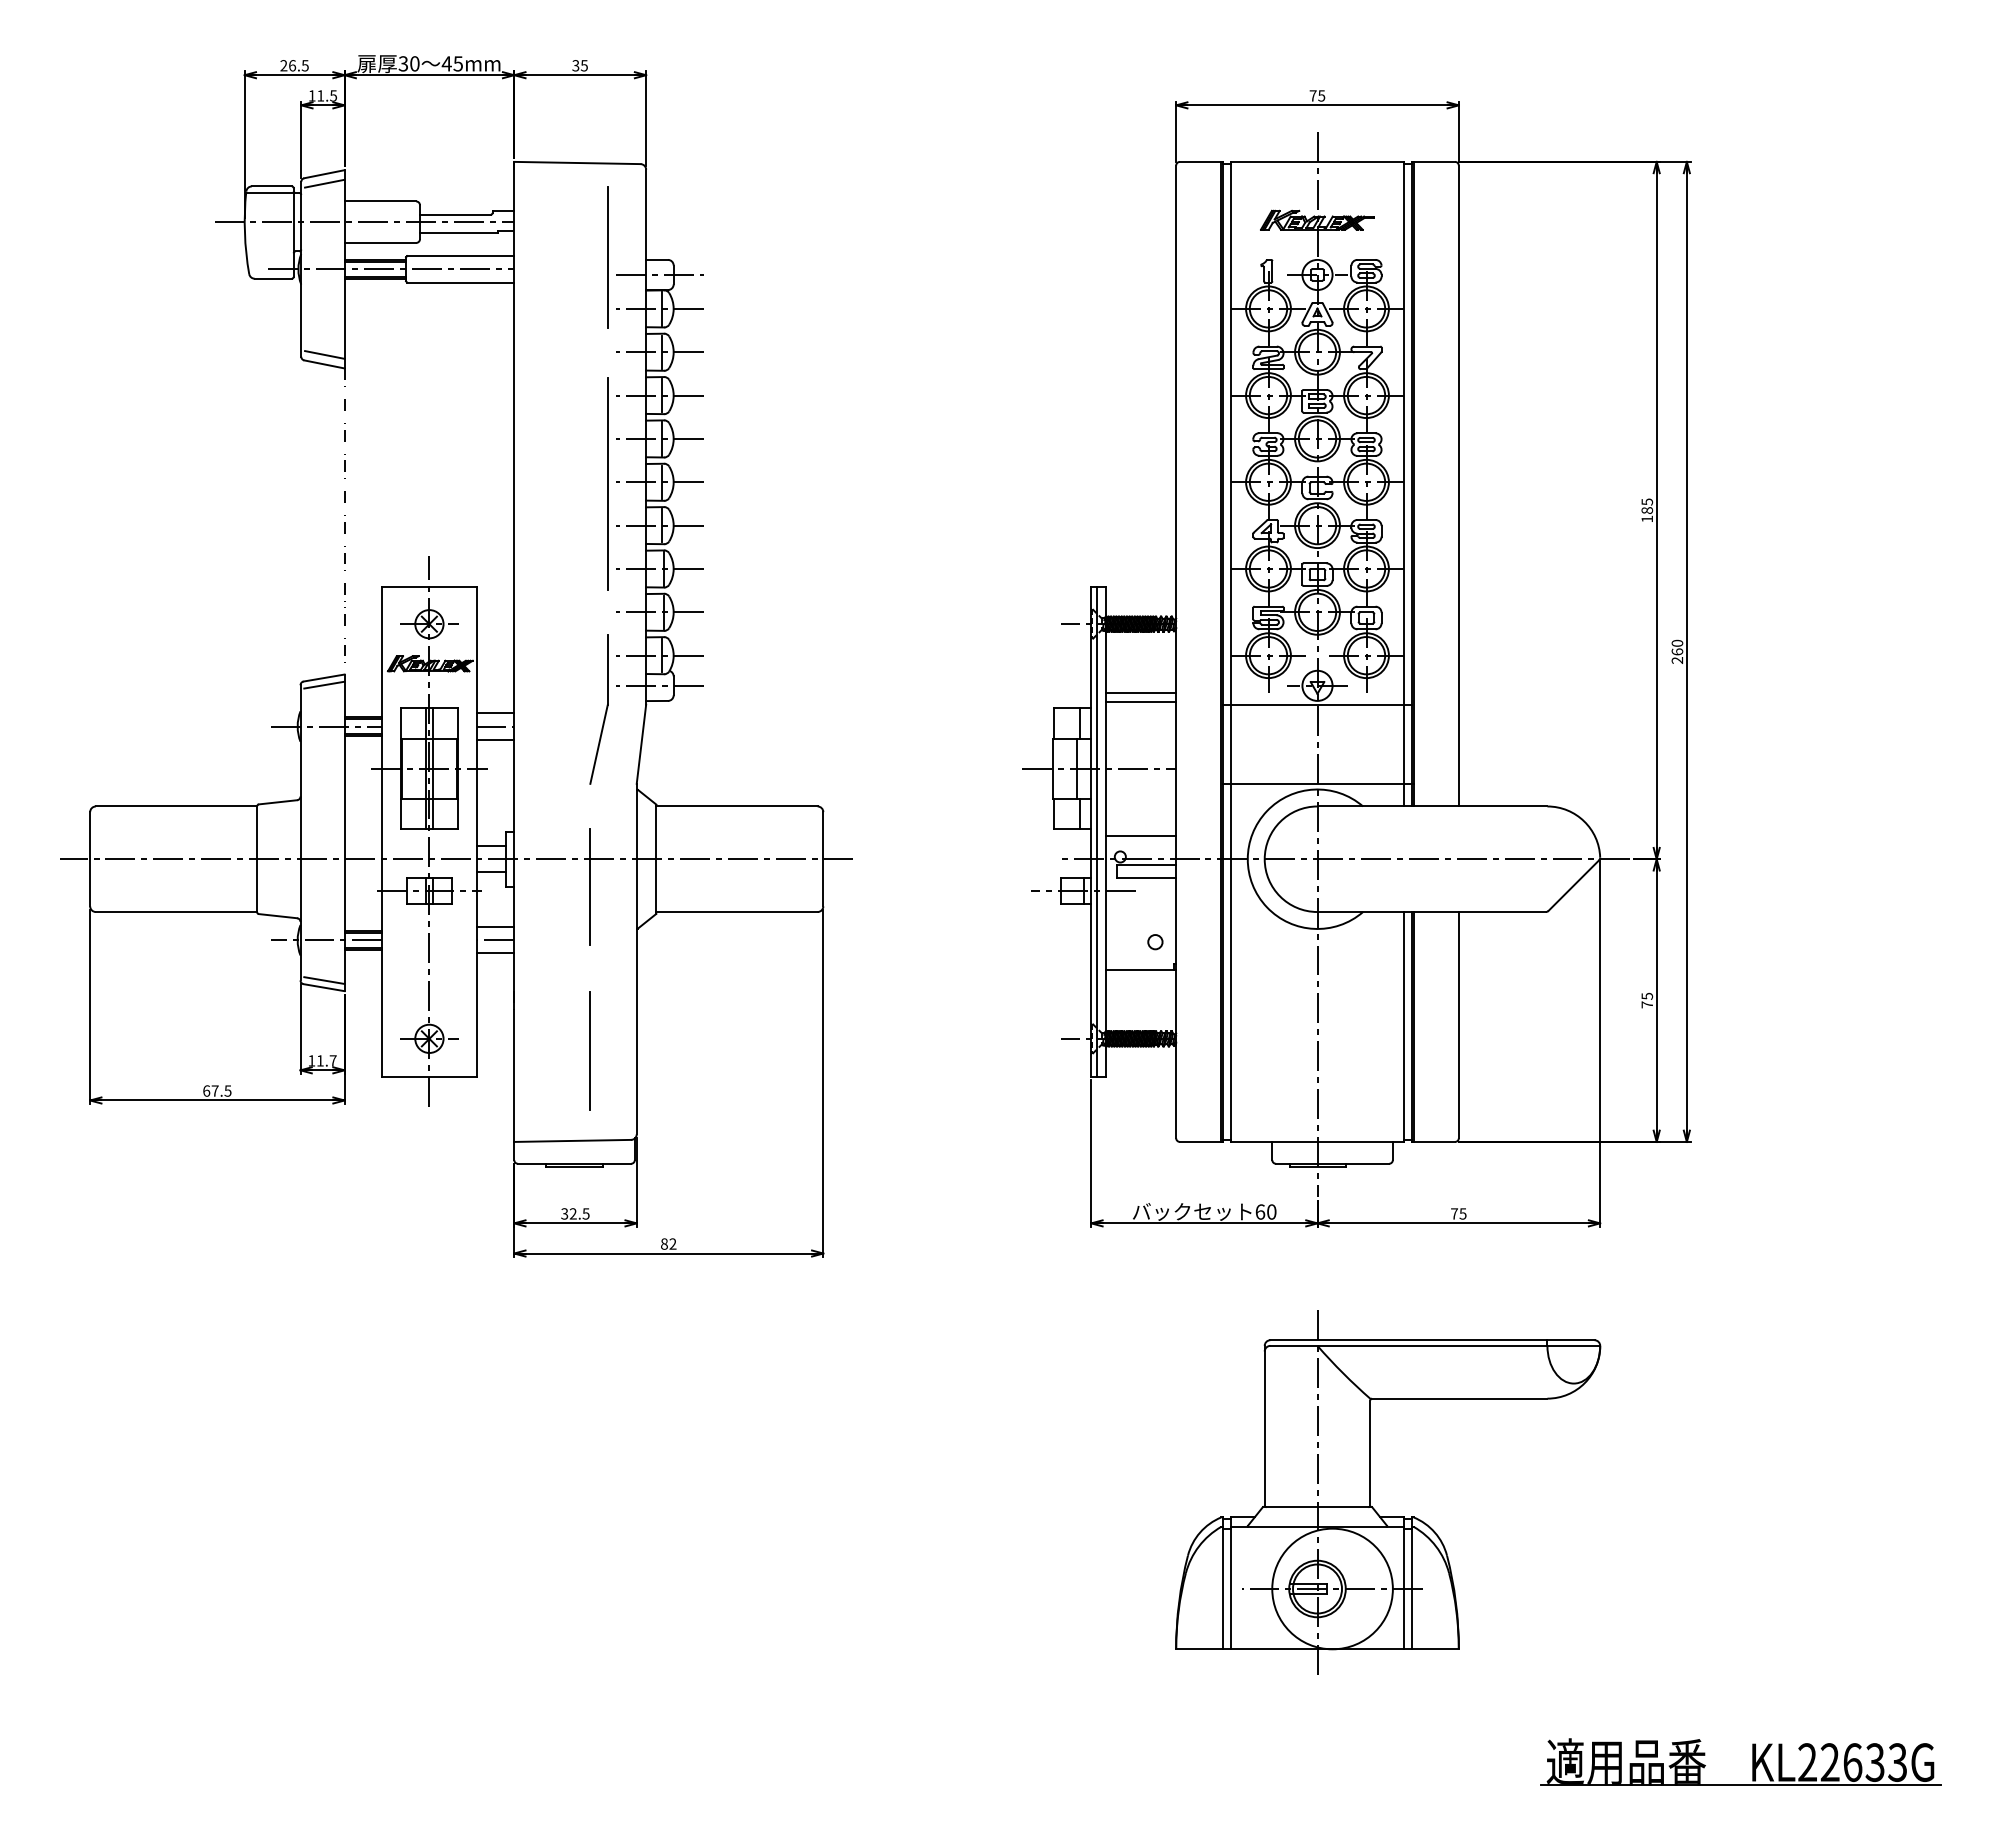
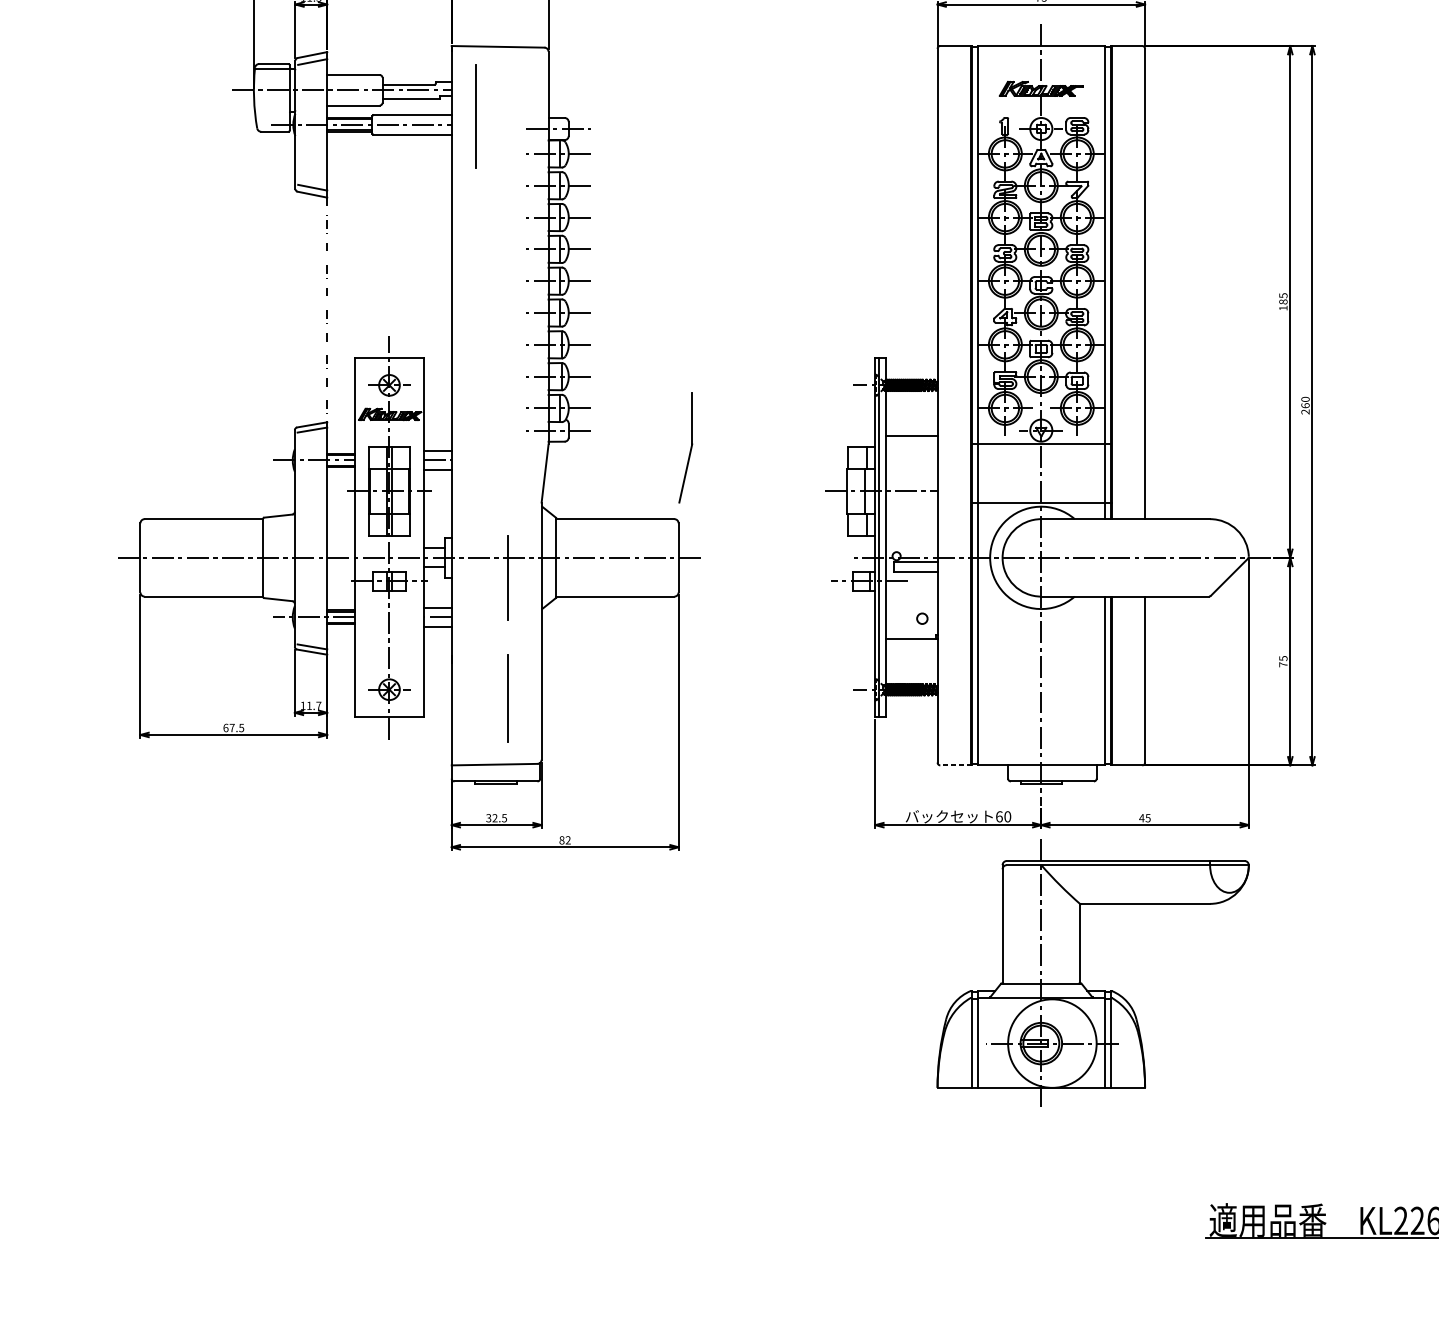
line: (607, 257) -> (475, 116), moved
line: (607, 483) -> (520, 282), removed
line: (1140, 701) -> (911, 442), removed
part: (605, 709) -> (690, 447), moved
line: (1140, 835) -> (911, 540), removed
line: (1201, 1141) -> (956, 765), solid -> dashed
text: (1454, 1213) -> (1141, 817), 75 -> 45
part: (1370, 1492) -> (1080, 972), moved

